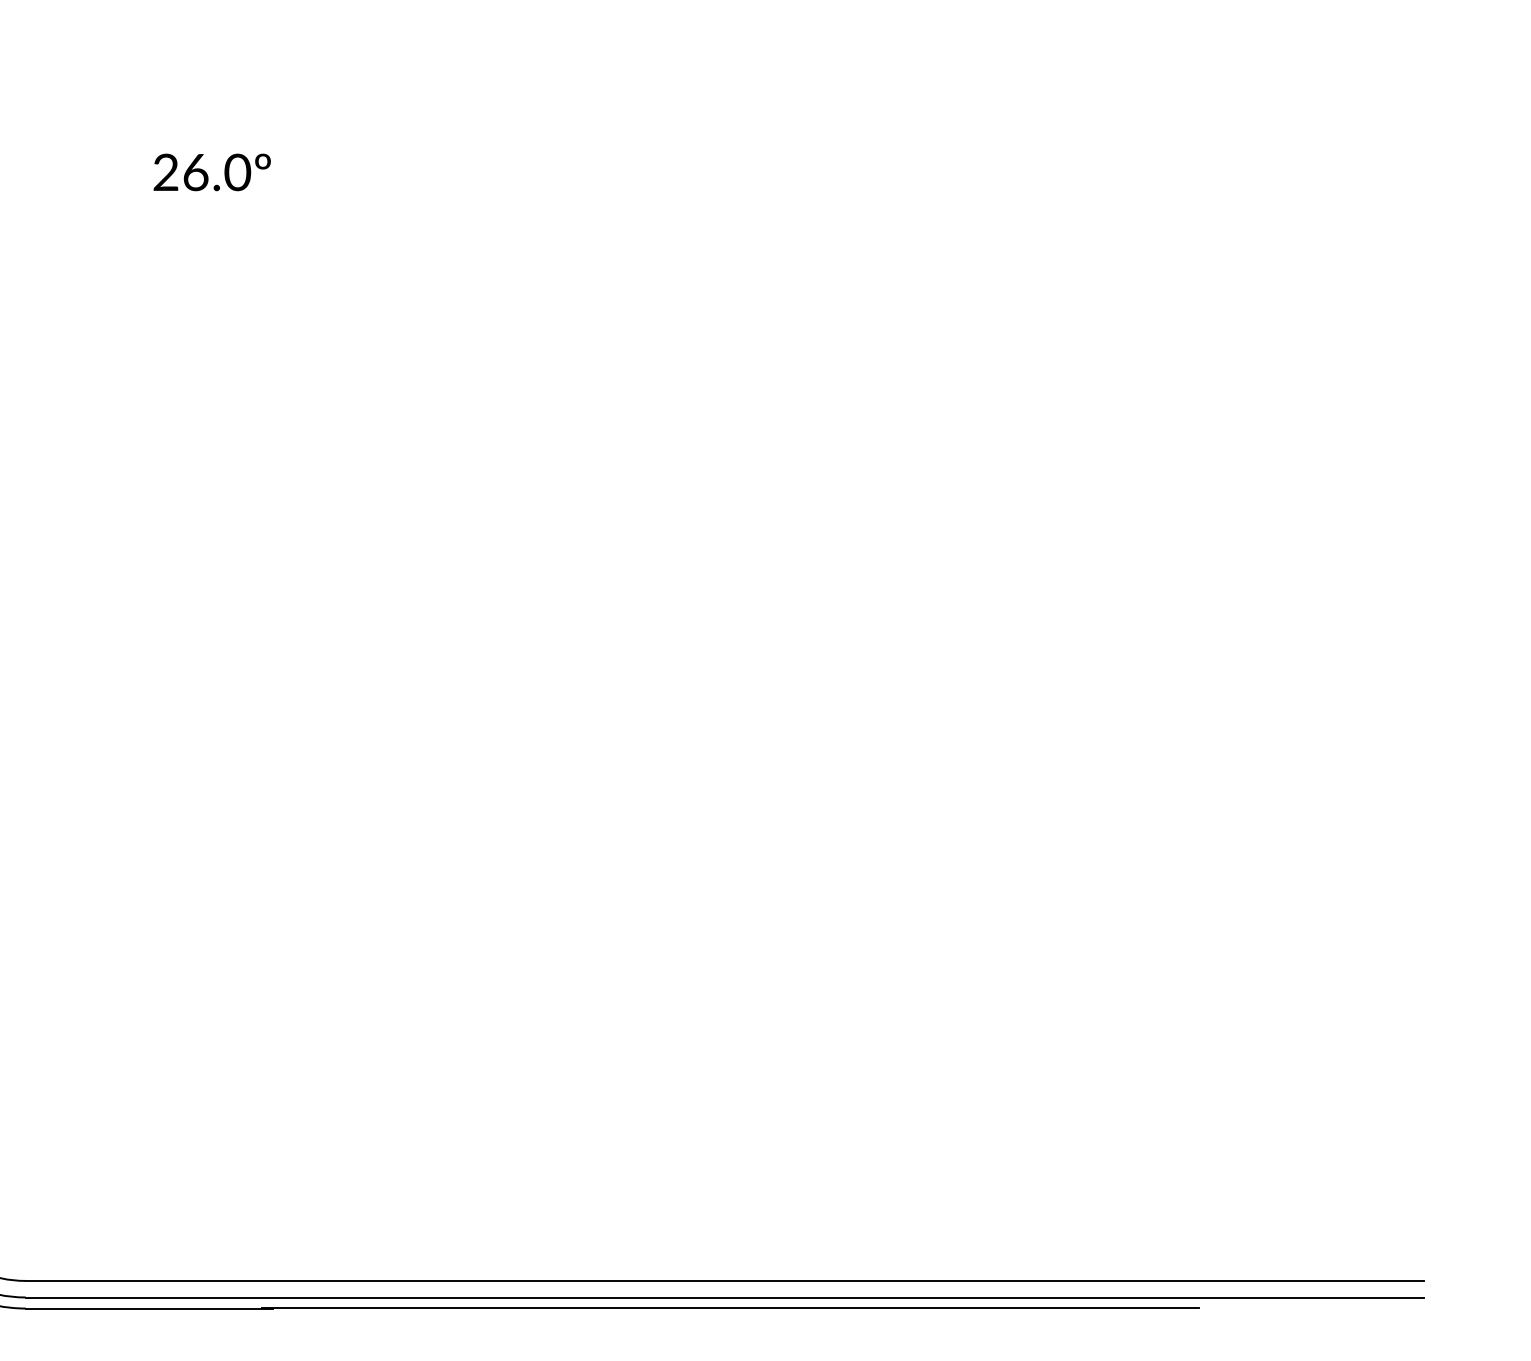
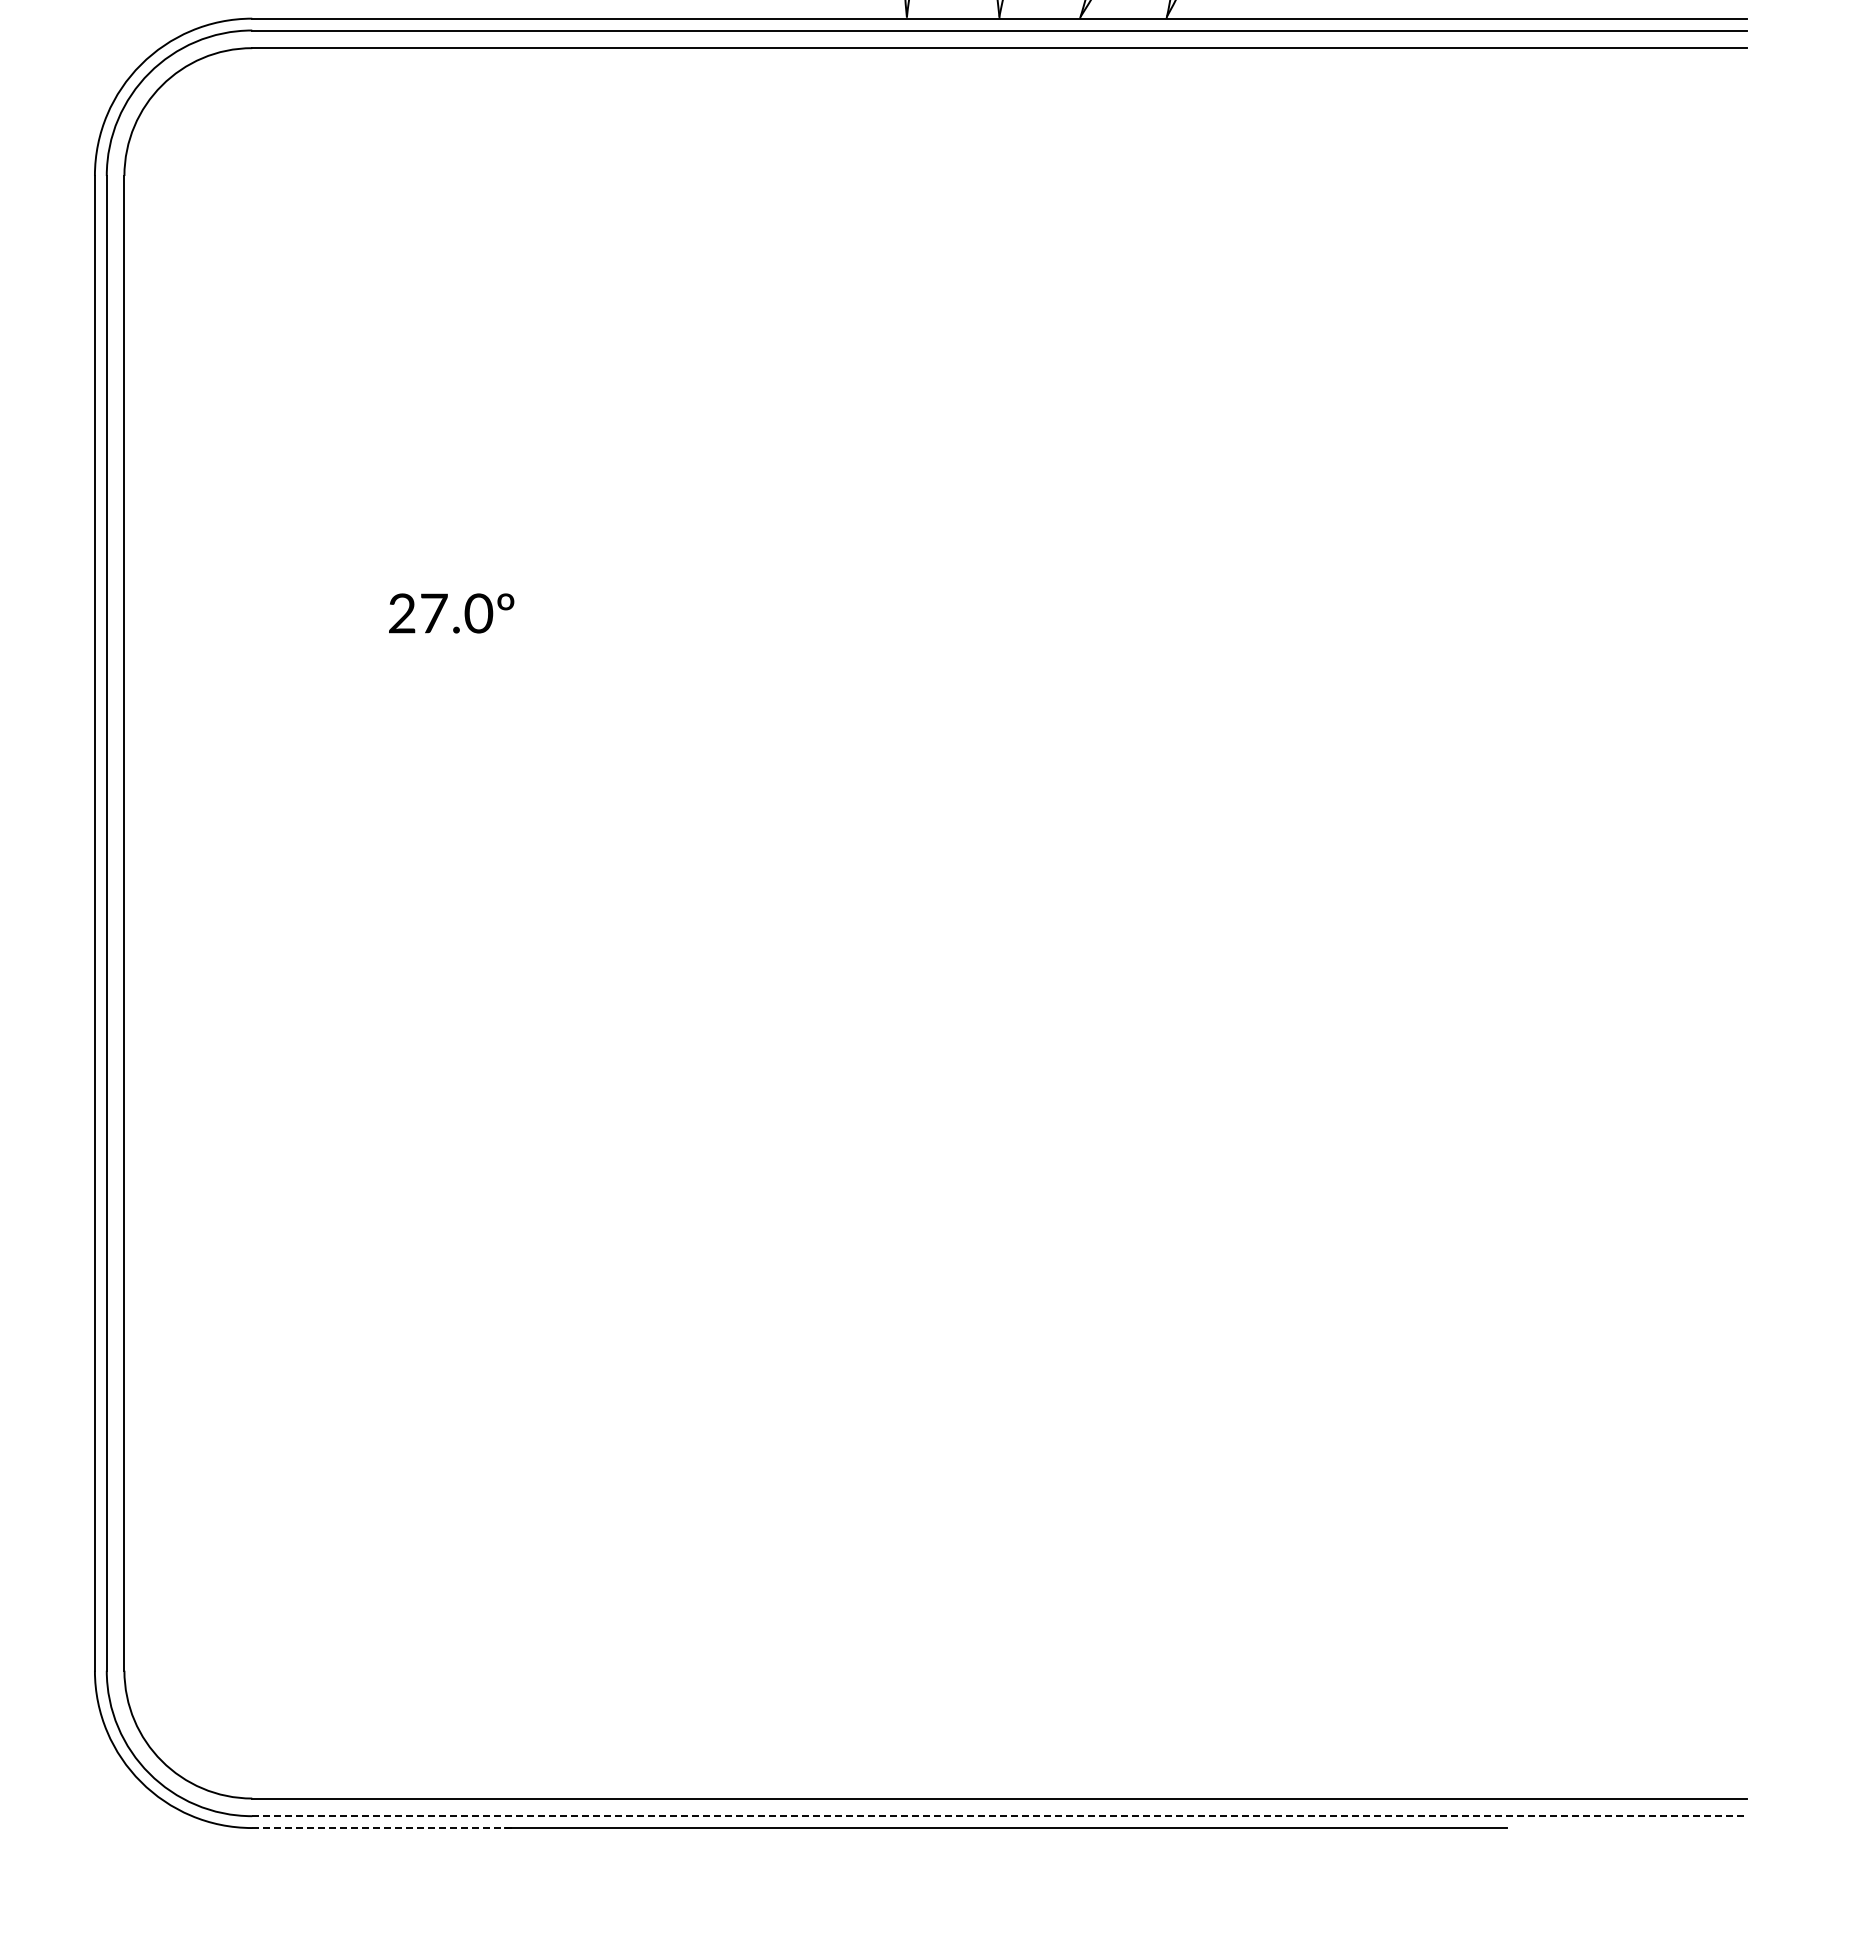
text: (196, 172) -> (434, 613), 26.0º -> 27.0º
line: (725, 1297) -> (1000, 1816), solid -> dashed
line: (149, 1308) -> (384, 1828), solid -> dashed

